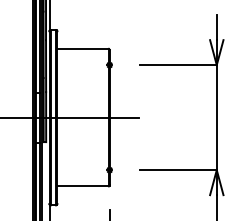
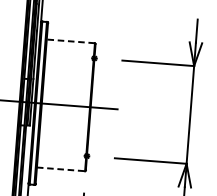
line: (83, 48) -> (71, 41), solid -> dashed
line: (83, 186) -> (61, 169), solid -> dashed

